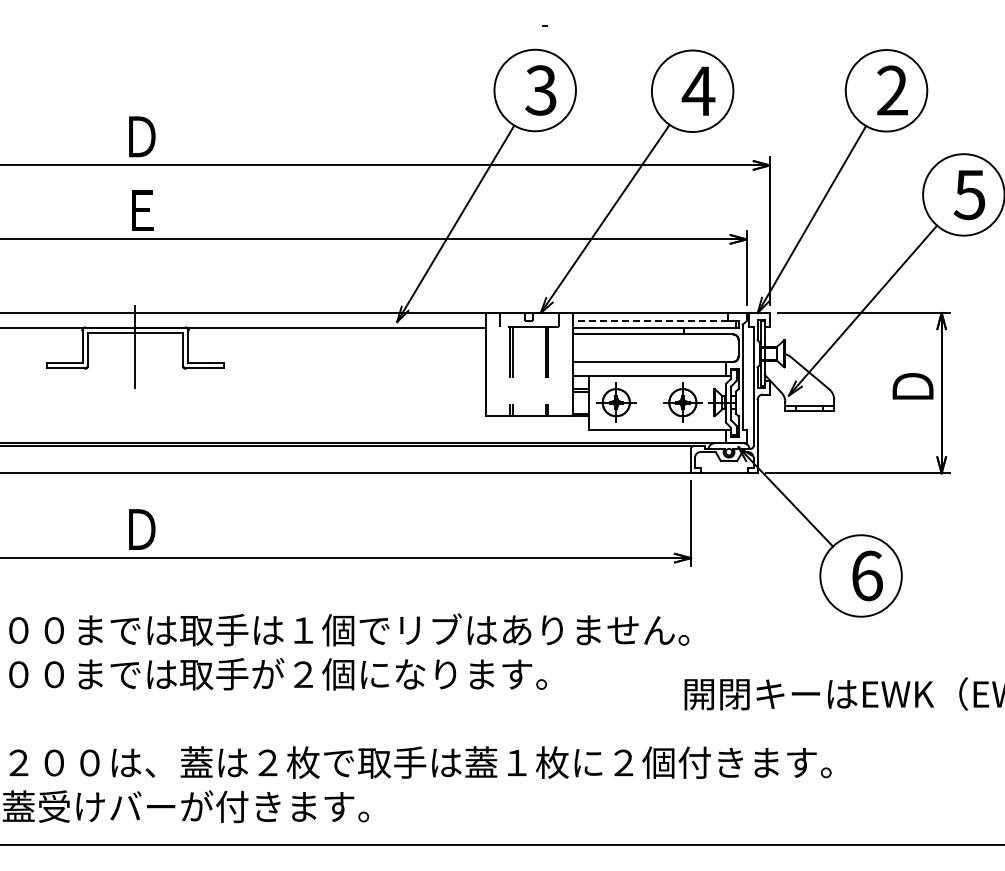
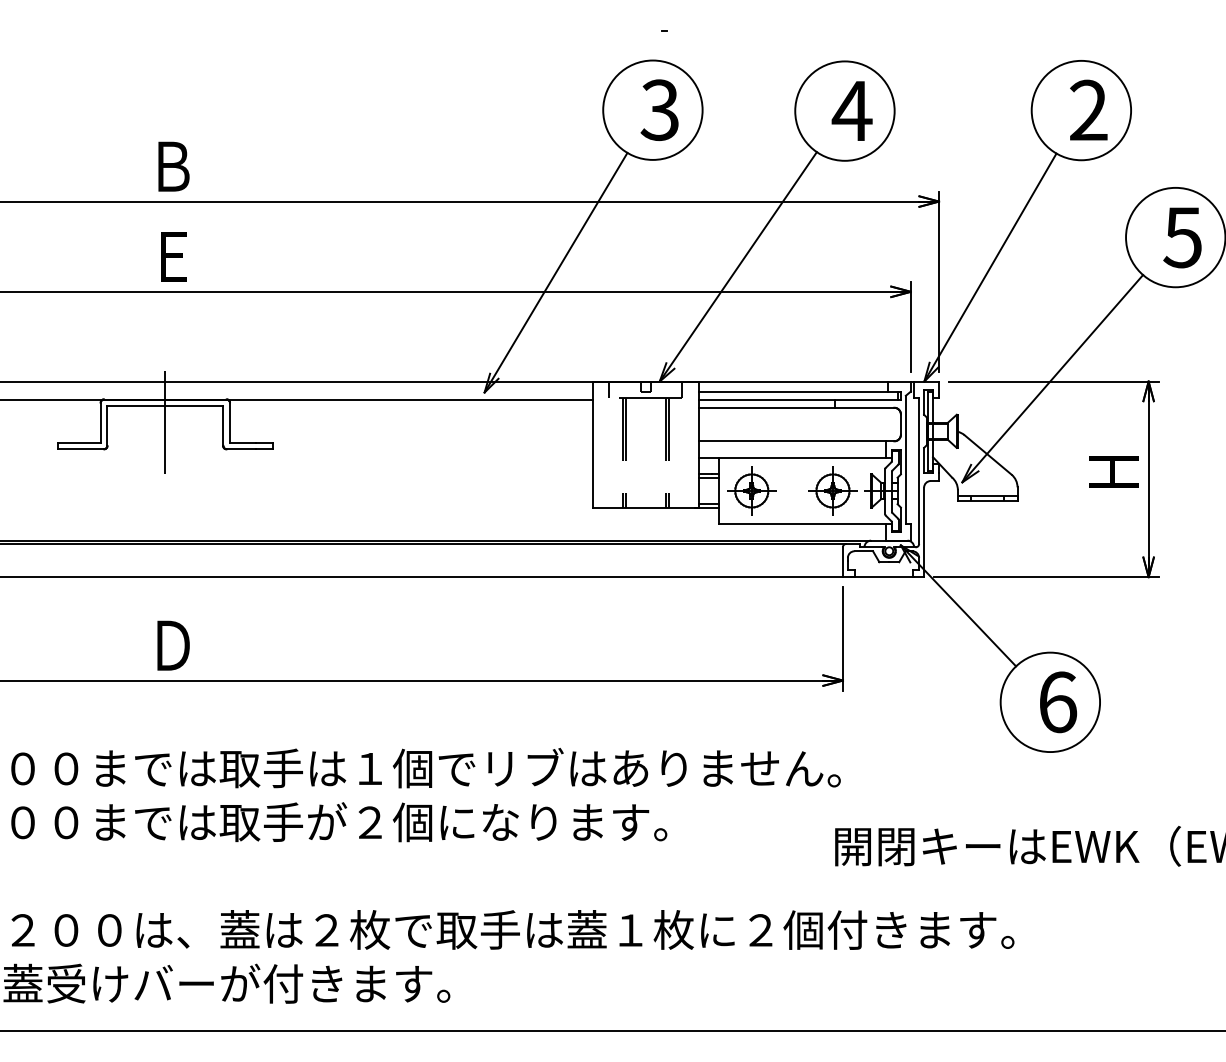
text: (142, 136) -> (173, 166), Ｄ -> Ｂ
line: (649, 321) -> (792, 391), dashed -> solid
text: (912, 386) -> (1113, 471), Ｄ -> Ｈ

